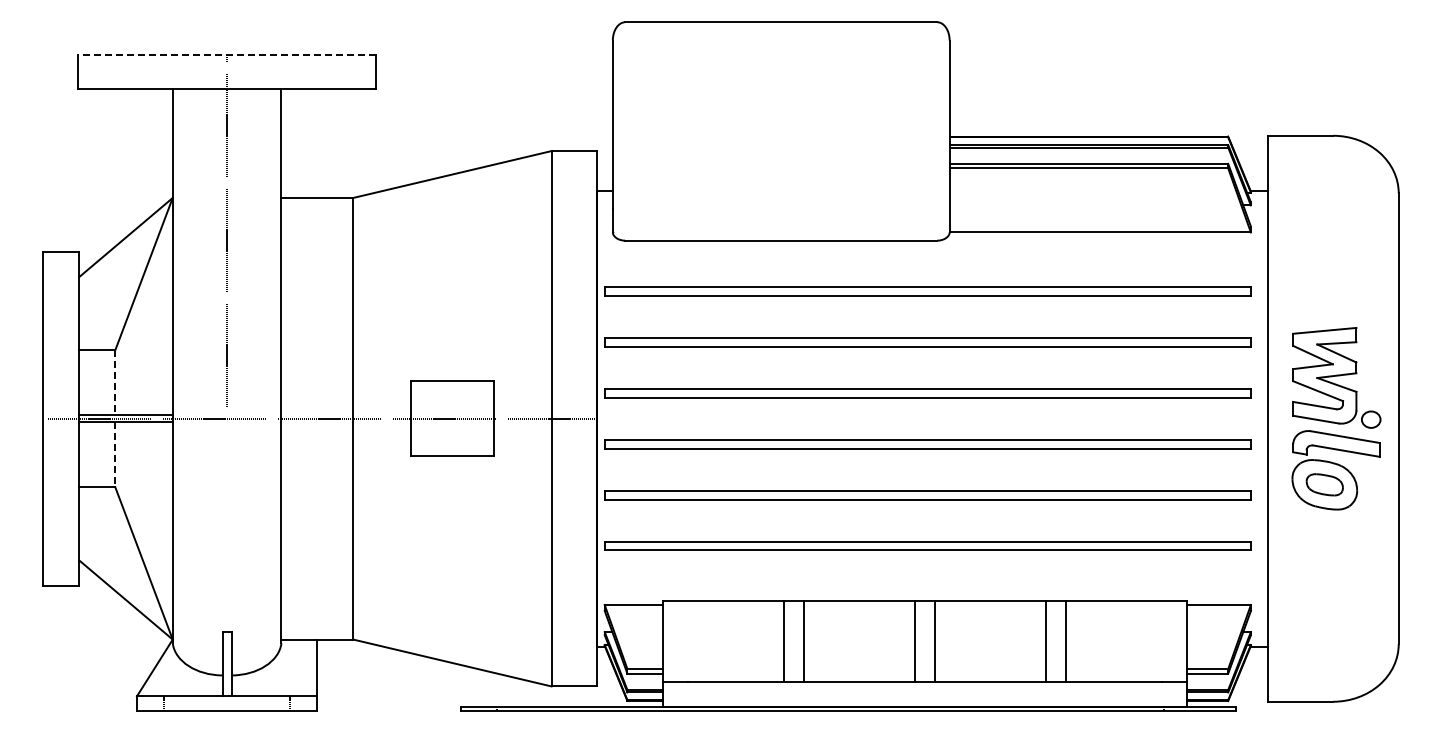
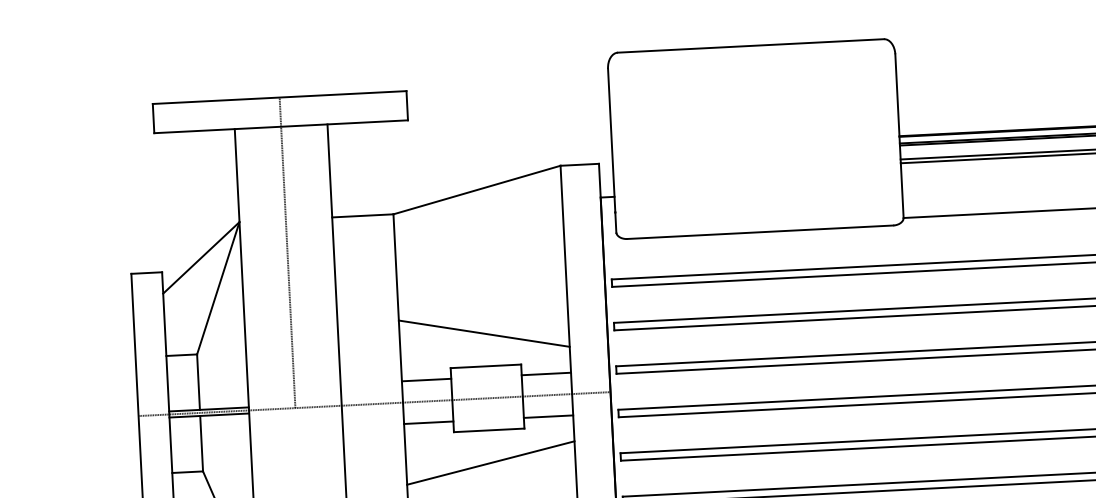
line: (227, 54) -> (279, 97), dashed -> solid
line: (452, 342) -> (484, 333), added
line: (115, 382) -> (198, 381), dashed -> solid
line: (382, 393) -> (426, 379), added
line: (522, 393) -> (546, 373), added
line: (382, 443) -> (429, 422), added
line: (522, 443) -> (548, 416), added
line: (115, 454) -> (201, 443), dashed -> solid
line: (452, 494) -> (490, 462), added

